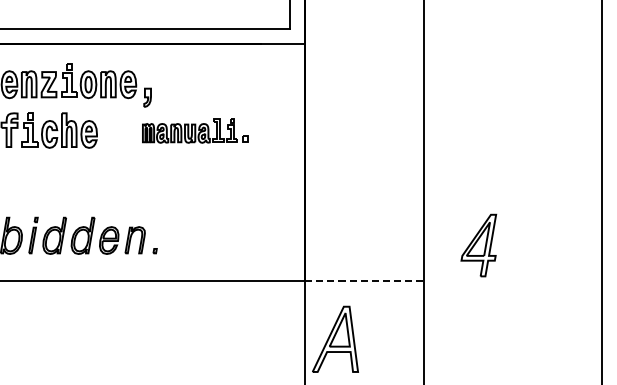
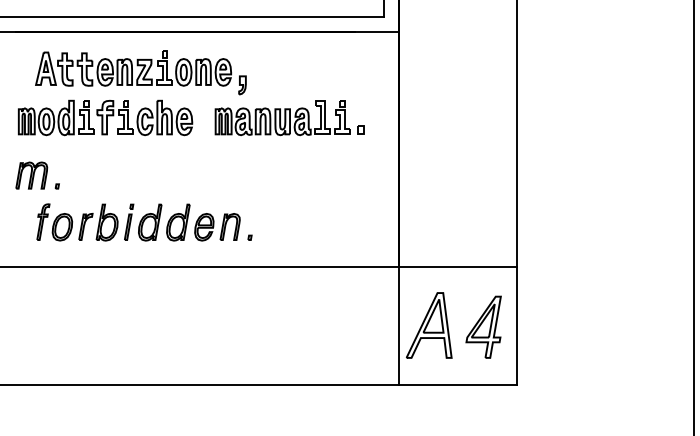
part: (194, 131) -> (289, 118), size x1.43
part: (478, 244) -> (483, 326), moved
line: (364, 281) -> (458, 267), dashed -> solid

